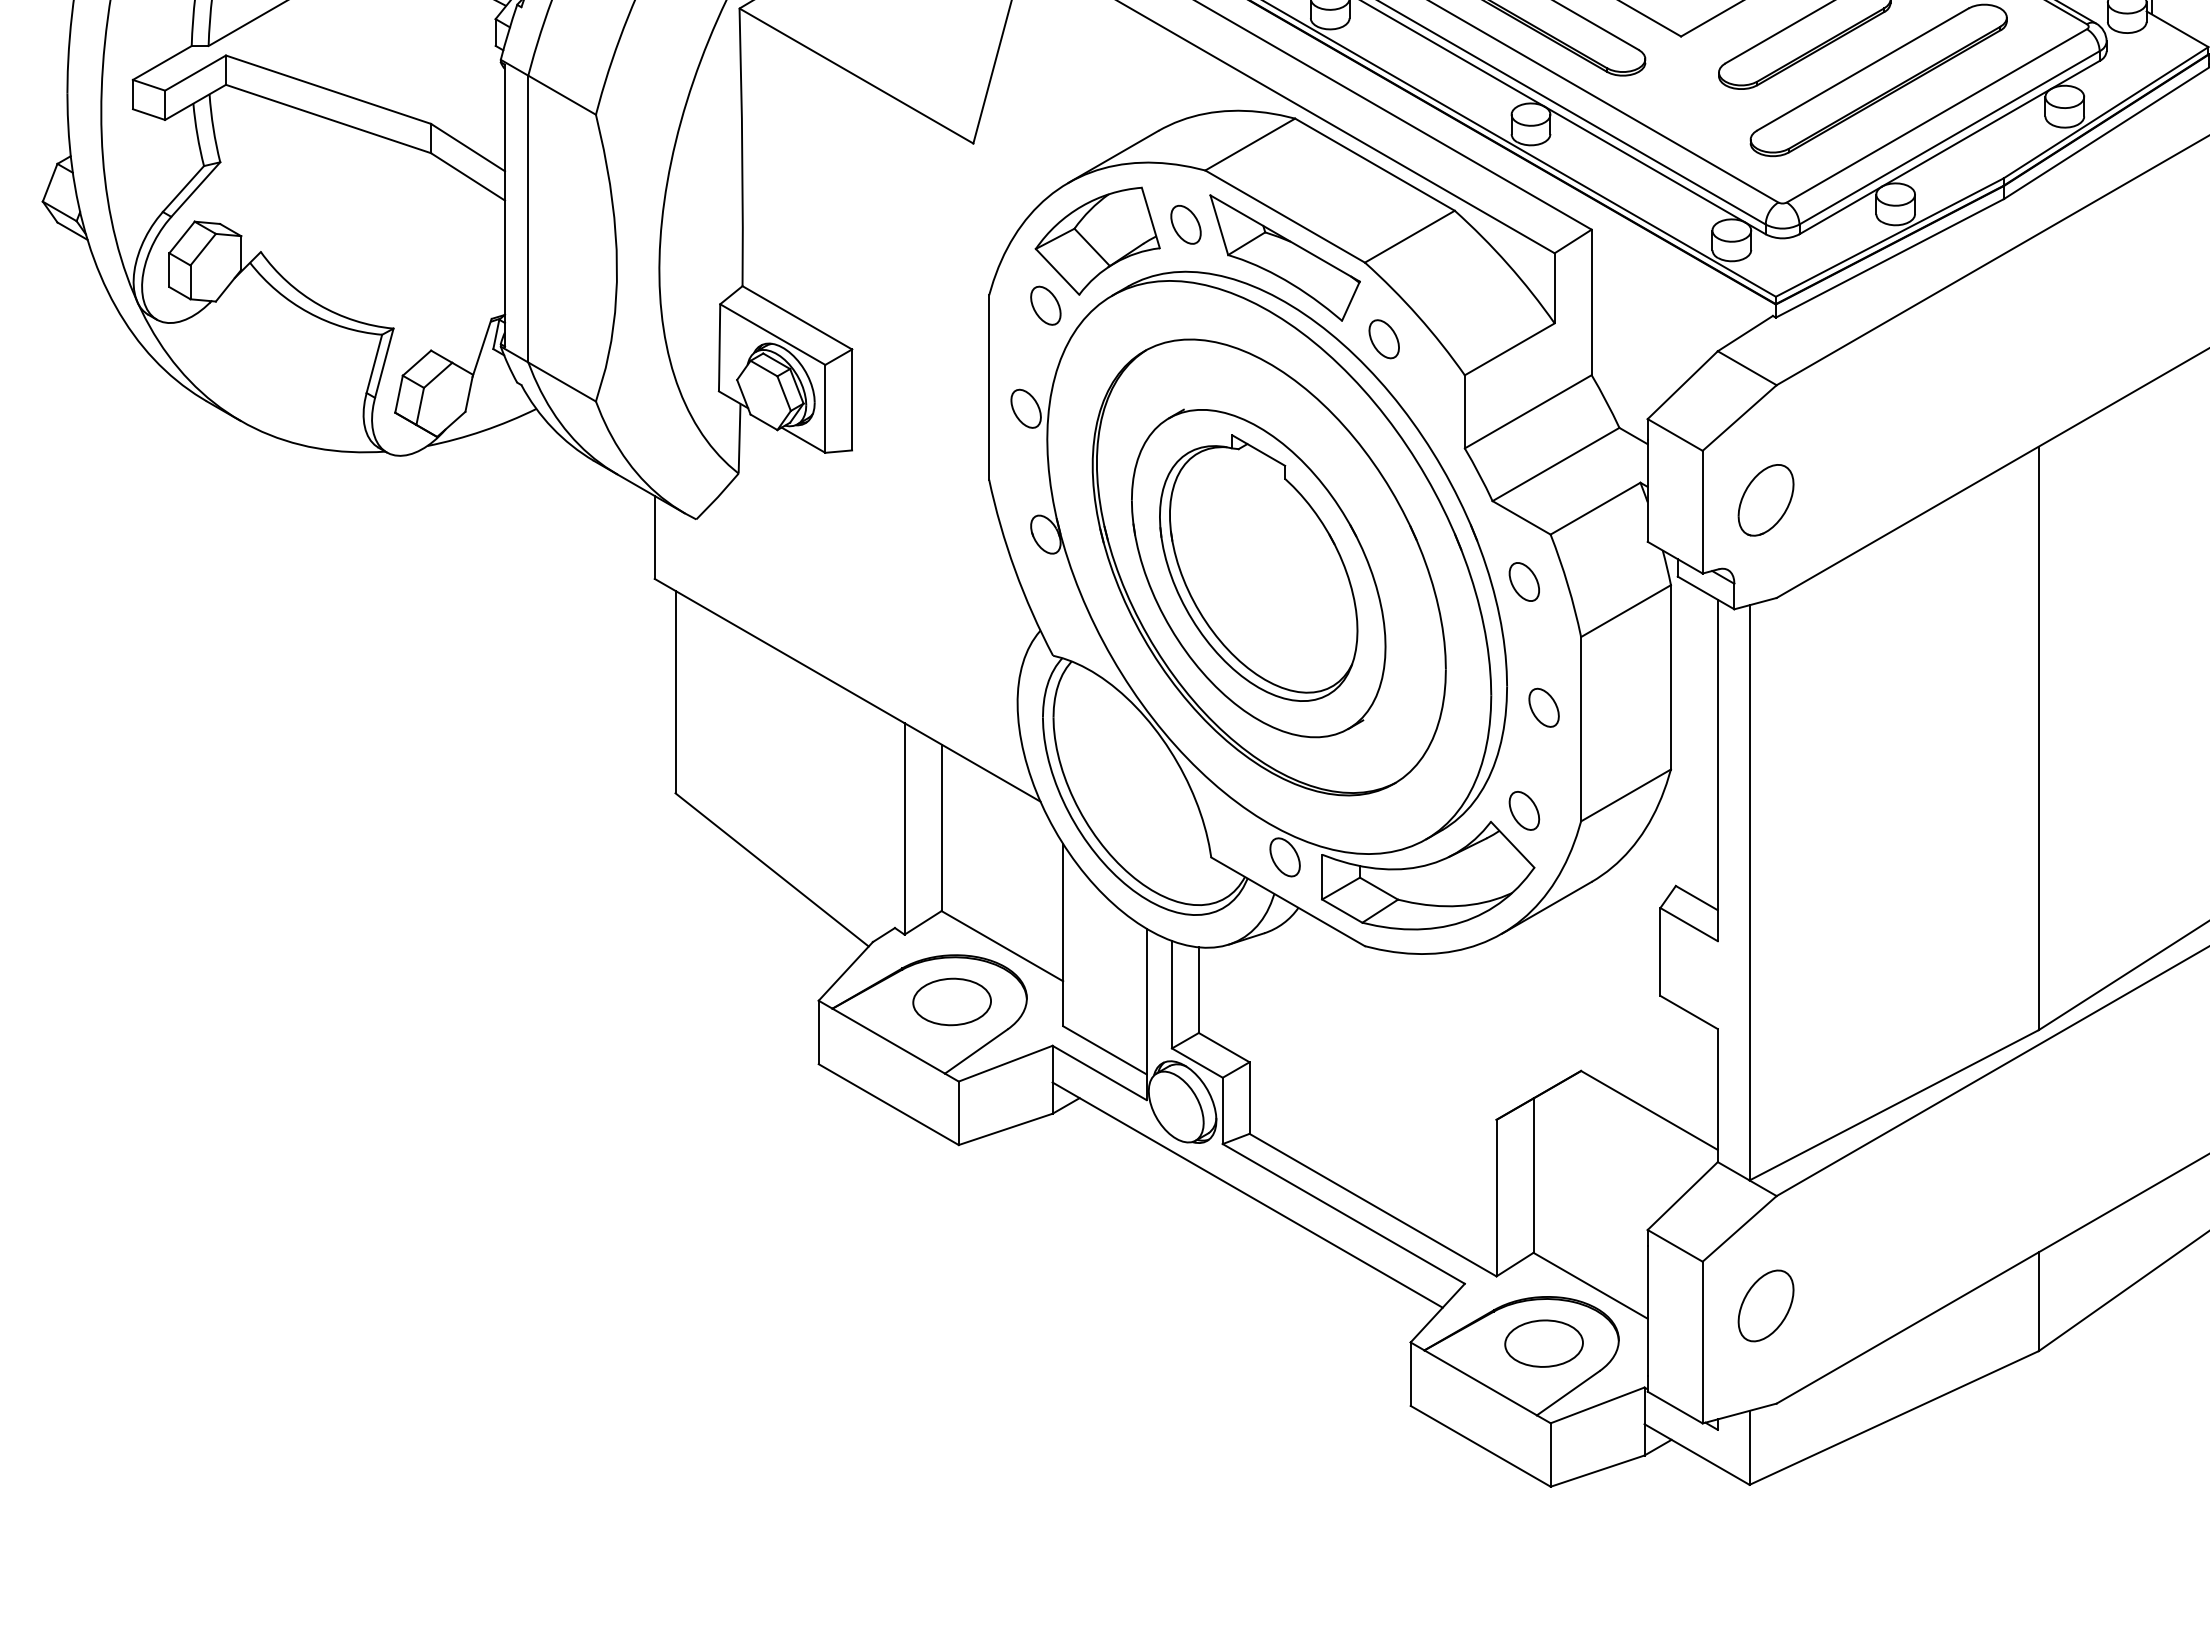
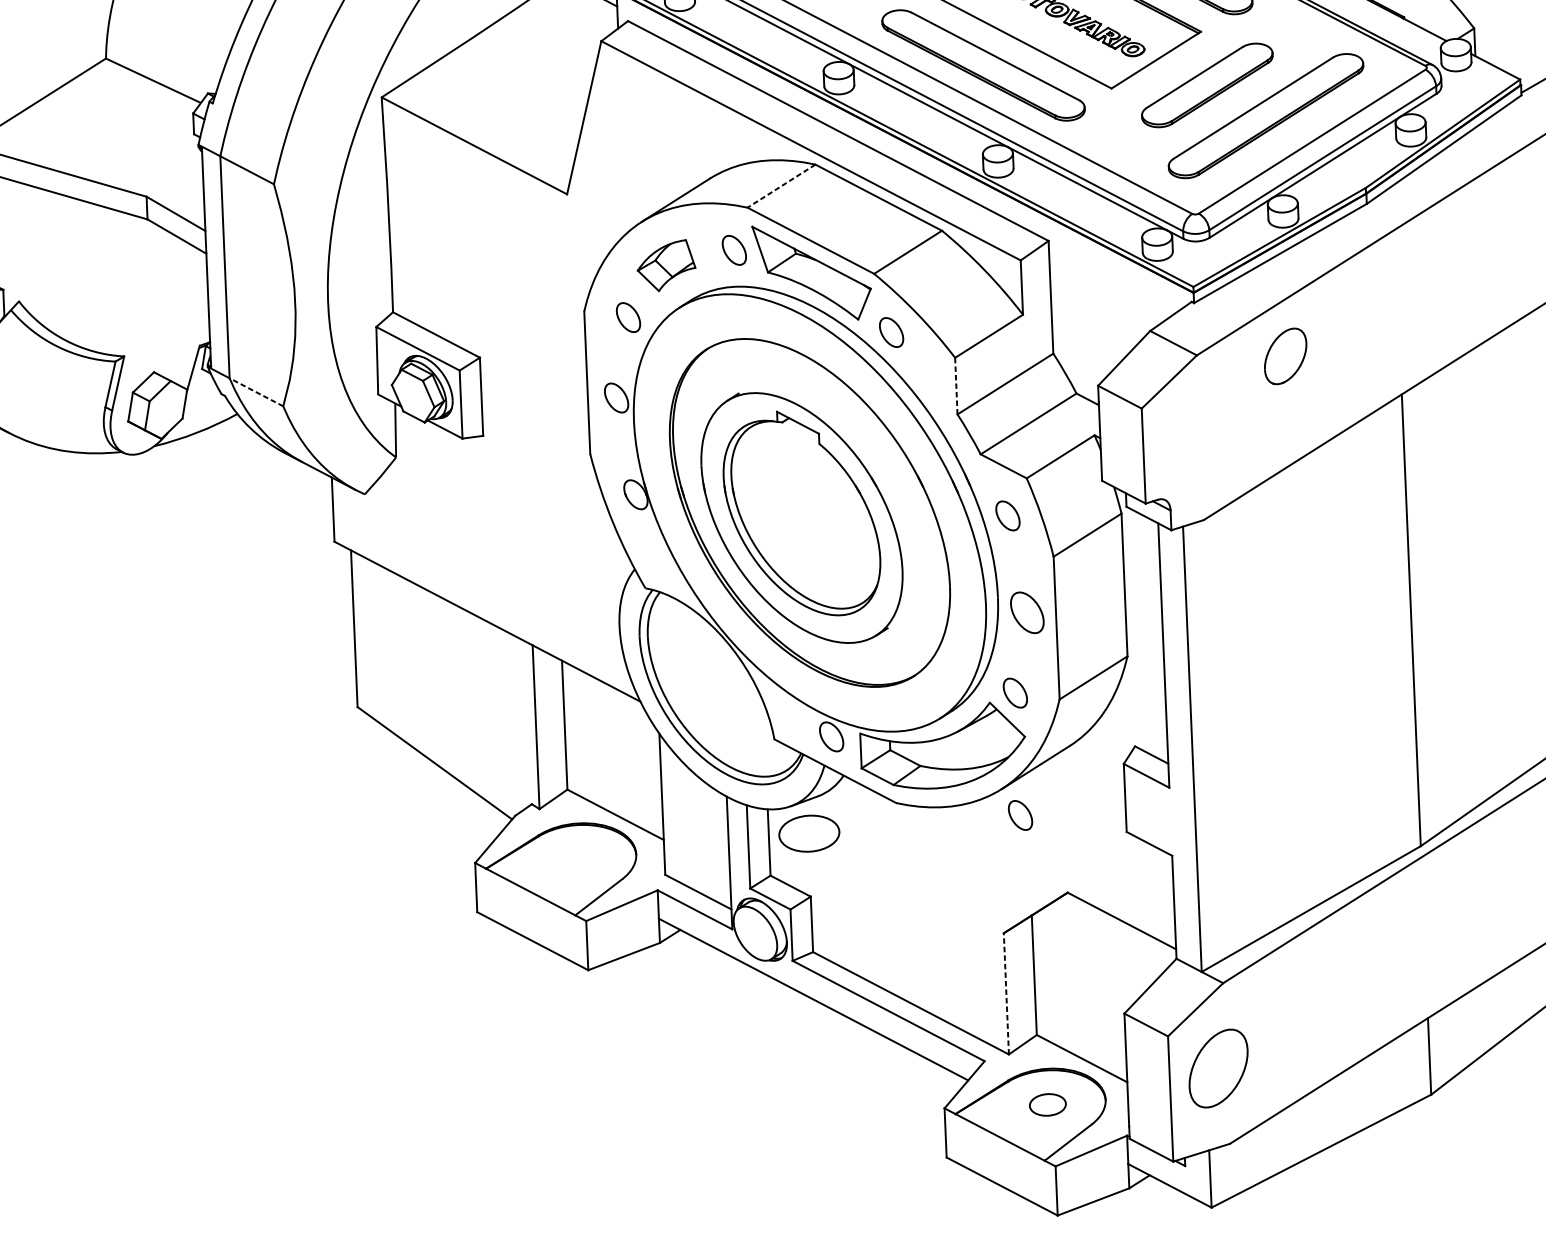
line: (1250, 144) -> (781, 186), solid -> dashed
part: (1097, 240) -> (666, 265), size x0.6
line: (561, 381) -> (255, 391), solid -> dashed
line: (1464, 411) -> (956, 385), solid -> dashed
part: (1765, 500) -> (1285, 356), moved
part: (1543, 707) -> (1026, 612), size x1.4
part: (1524, 968) -> (1020, 815), added
part: (951, 1001) -> (808, 833), moved
line: (1496, 1197) -> (1006, 993), solid -> dashed
part: (1765, 1305) -> (1218, 1068), size x1.4
part: (1543, 1343) -> (1047, 1104), size x0.6

